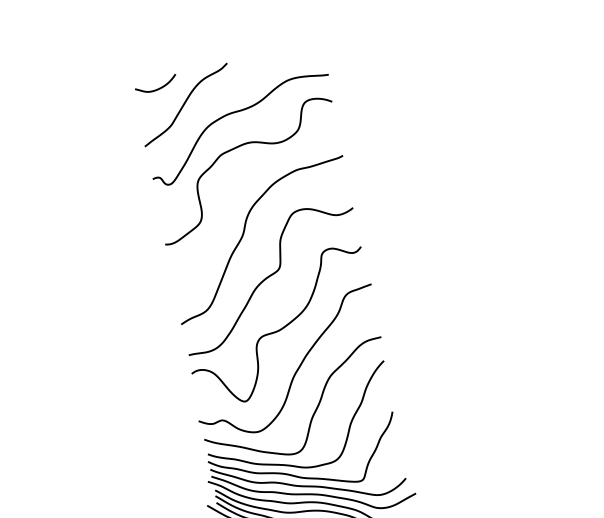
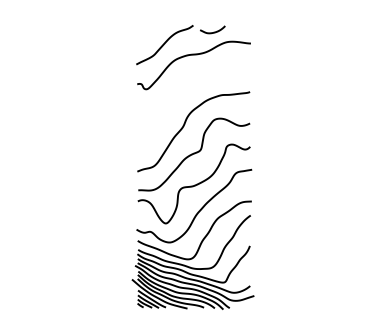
curve: (157, 87) -> (213, 31), moved
curve: (237, 149) -> (189, 76), removed

